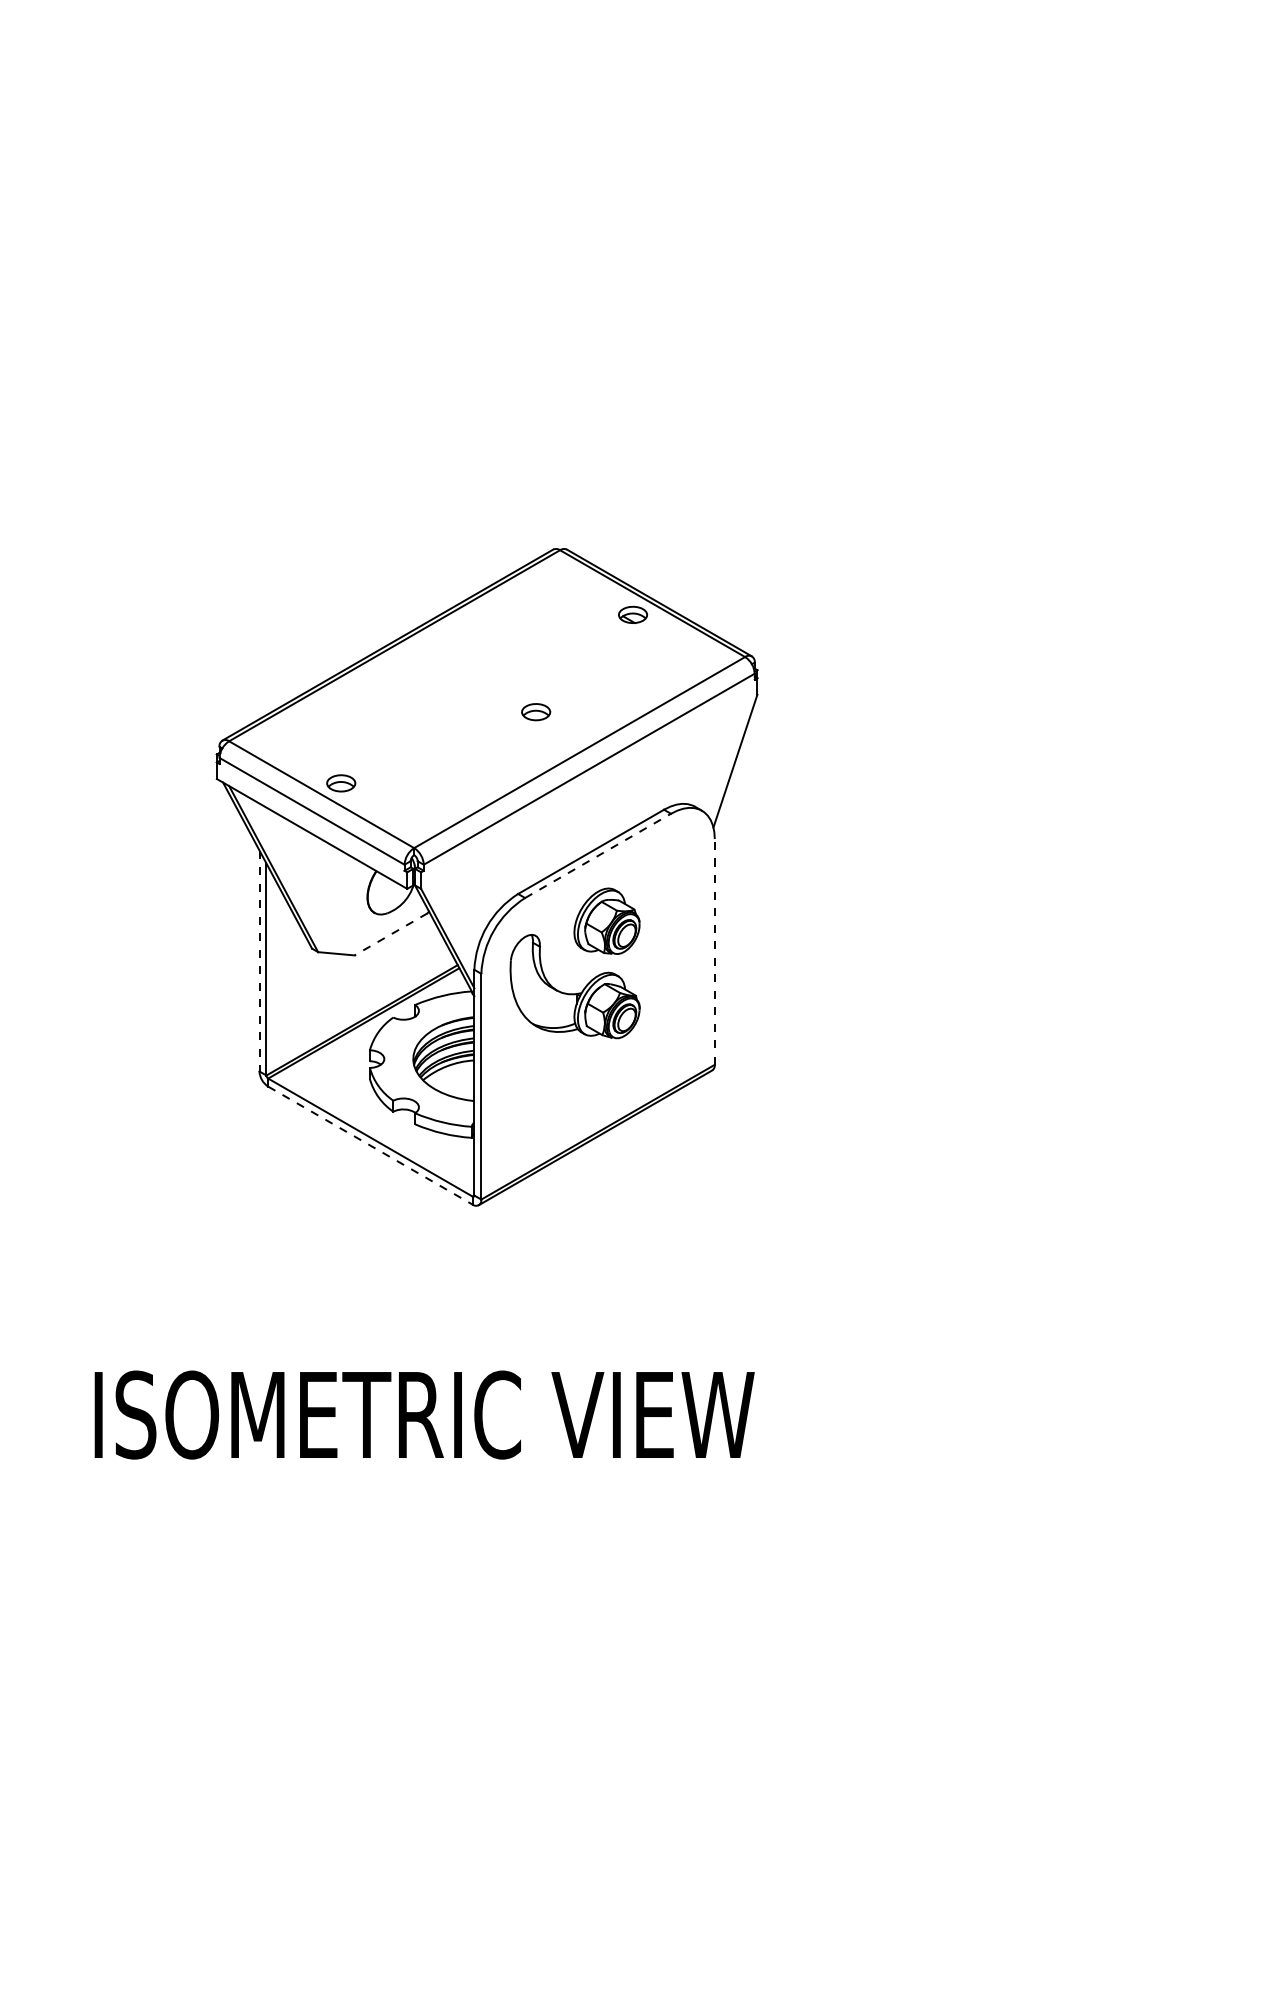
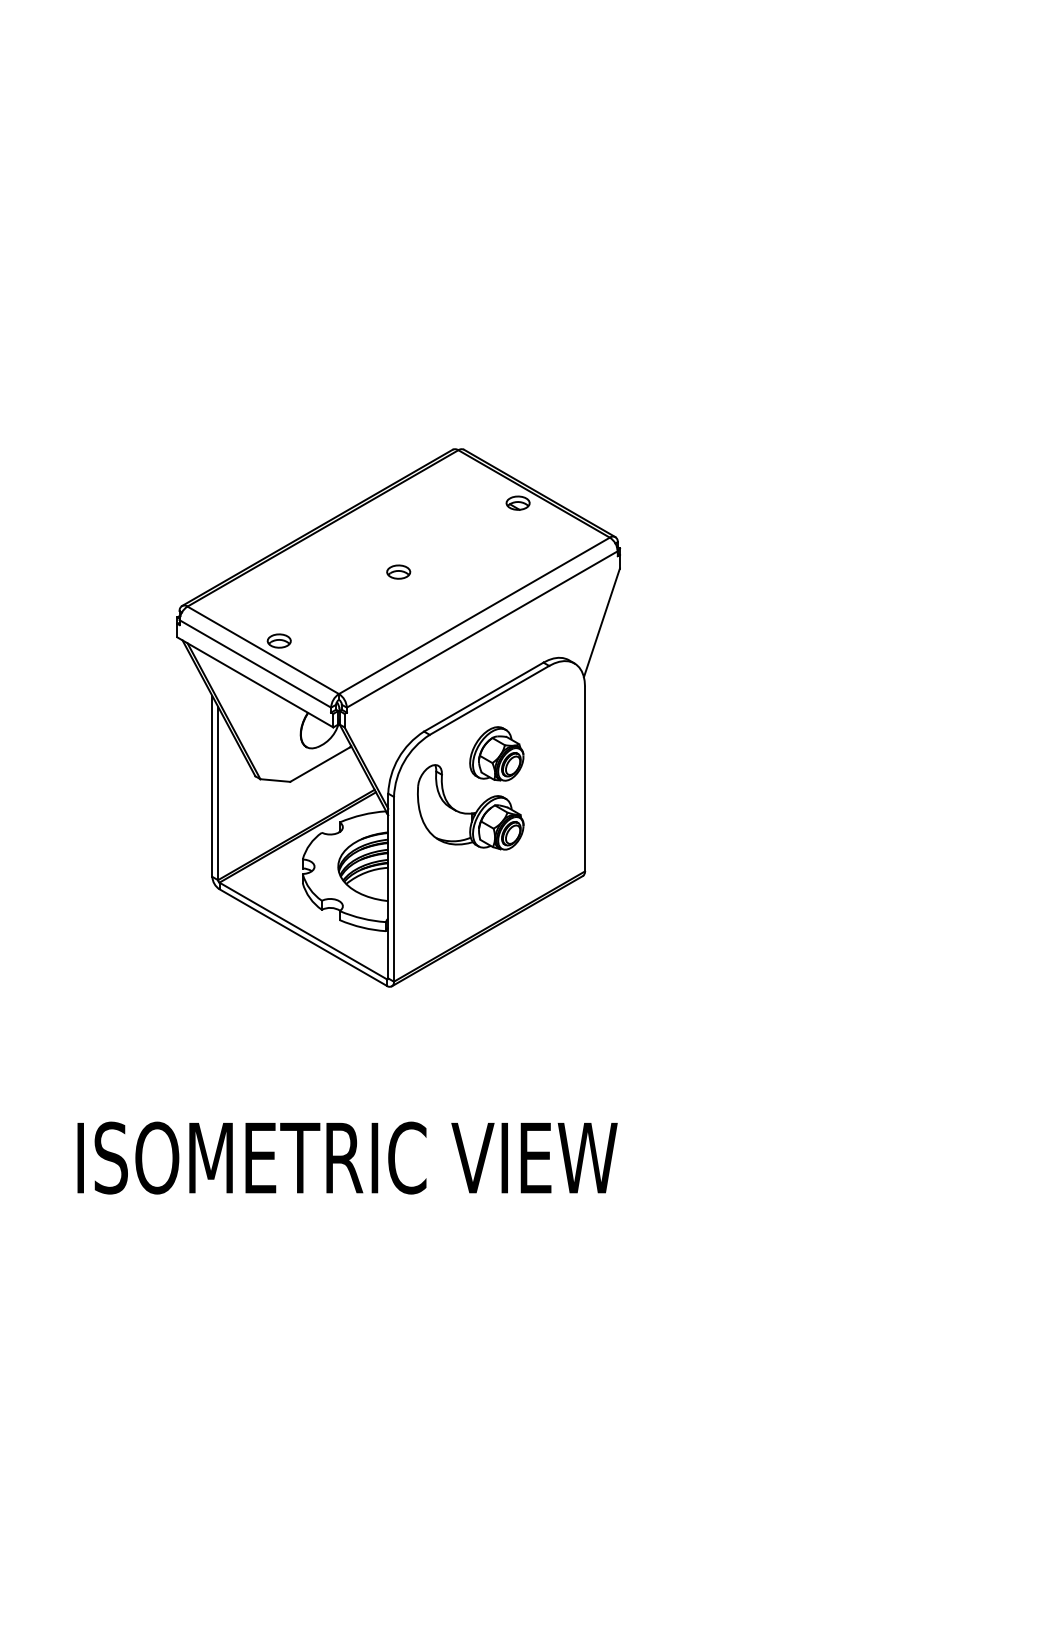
part: (536, 712) -> (398, 572), moved
line: (598, 855) -> (489, 700), dashed -> solid
line: (390, 934) -> (319, 764), dashed -> solid
line: (714, 951) -> (584, 778), dashed -> solid
line: (259, 961) -> (212, 786), dashed -> solid
line: (370, 1145) -> (303, 937), dashed -> solid

